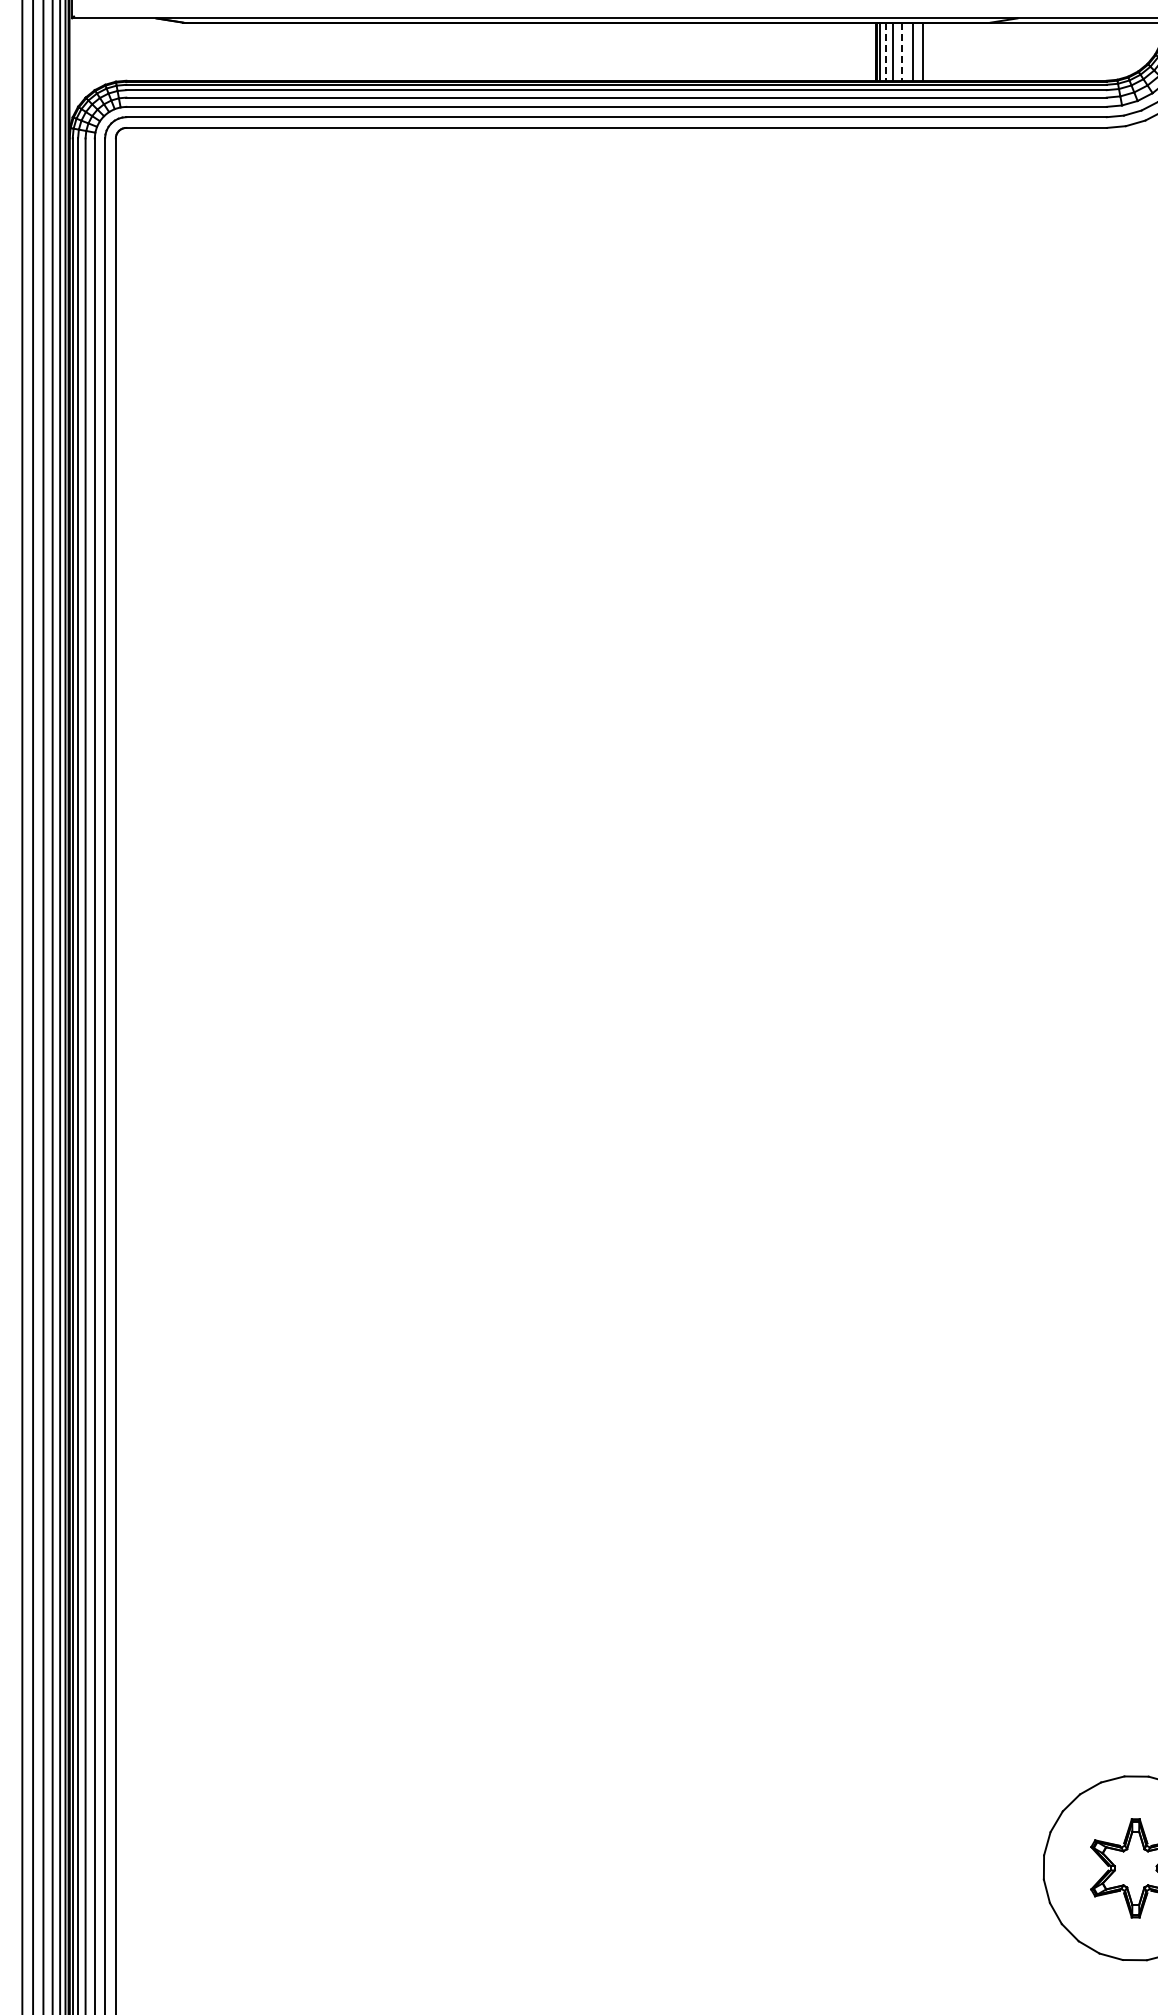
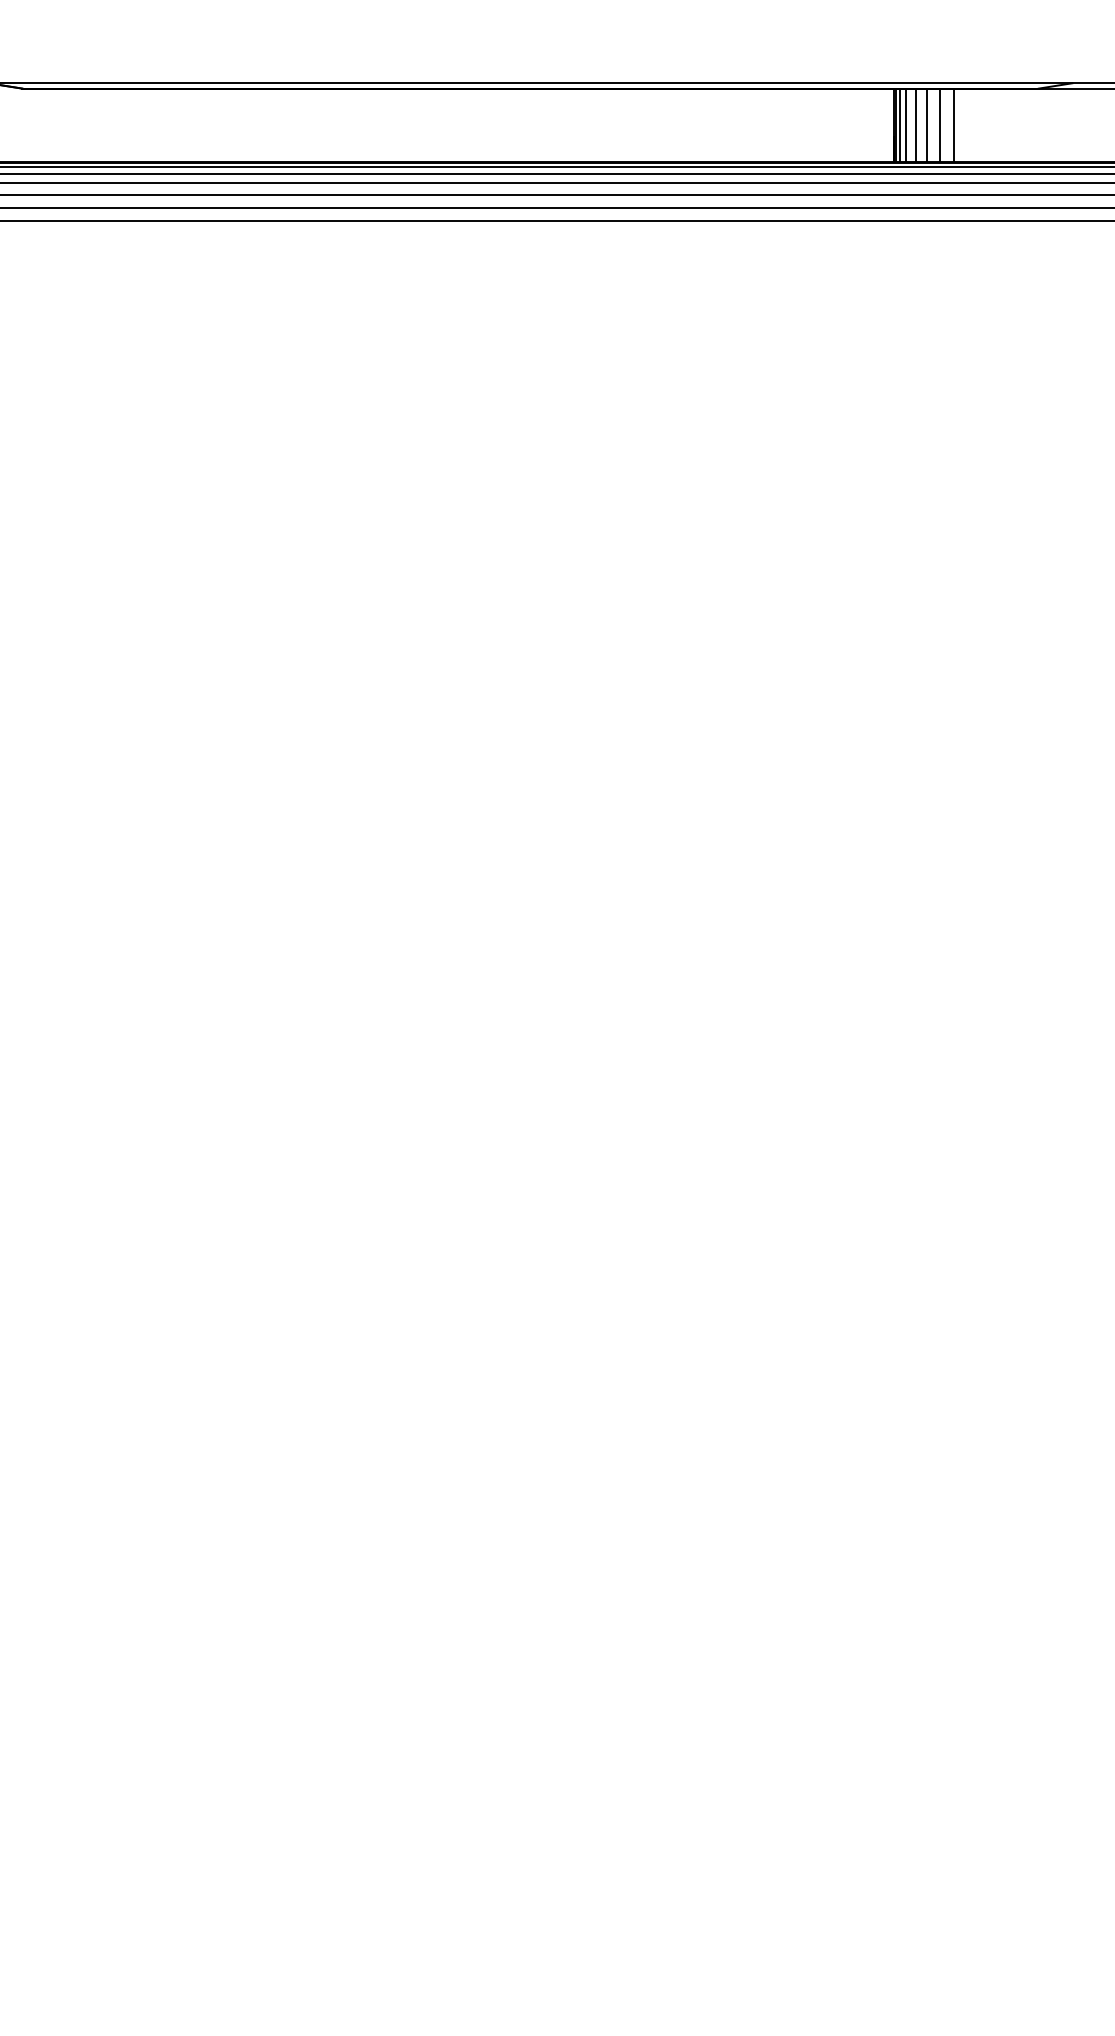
line: (885, 52) -> (906, 126), dashed -> solid
line: (902, 52) -> (927, 126), dashed -> solid

